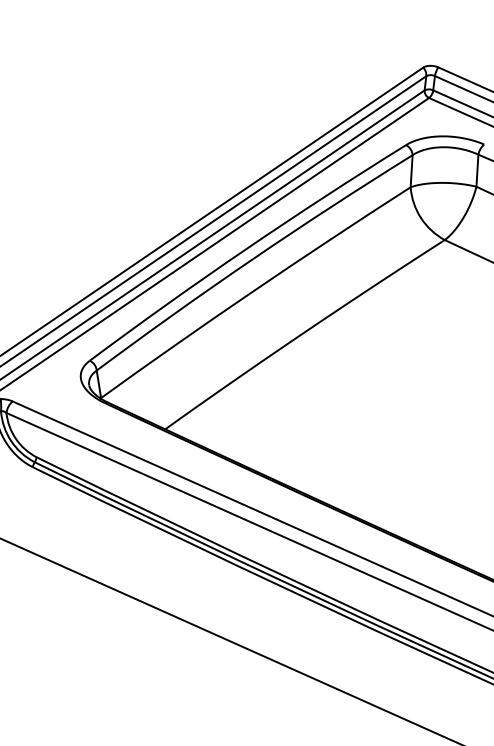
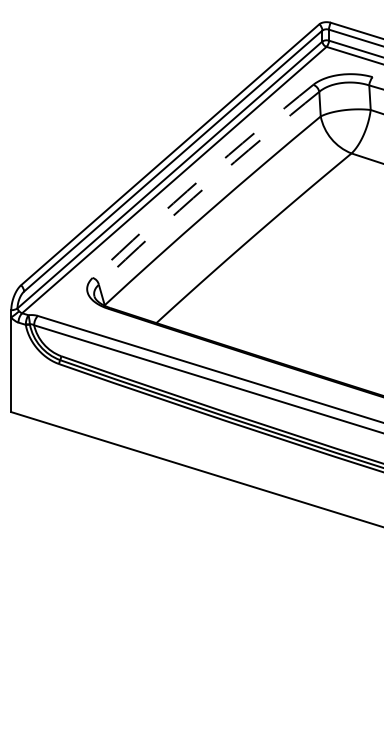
arc: (244, 250) -> (200, 179), solid -> dashed
arc: (253, 258) -> (207, 185), solid -> dashed

